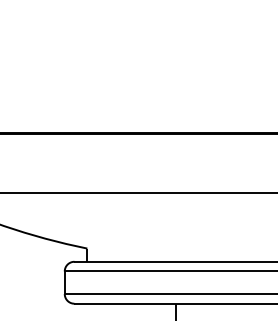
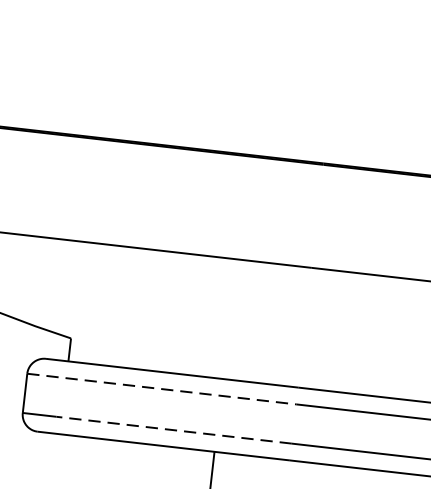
line: (142, 271) -> (162, 389), solid -> dashed
line: (151, 294) -> (173, 430), solid -> dashed

